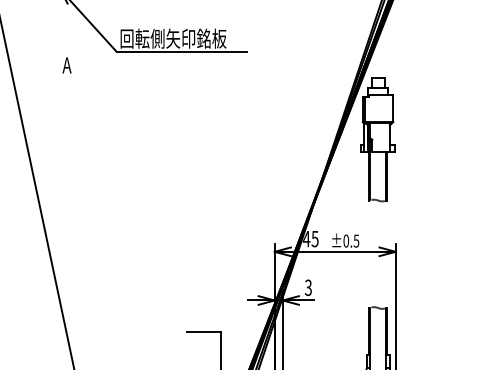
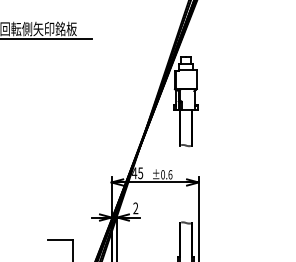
text: (356, 240) -> (170, 174), ±0.5 -> ±0.6
text: (307, 288) -> (135, 208), 3 -> 2

